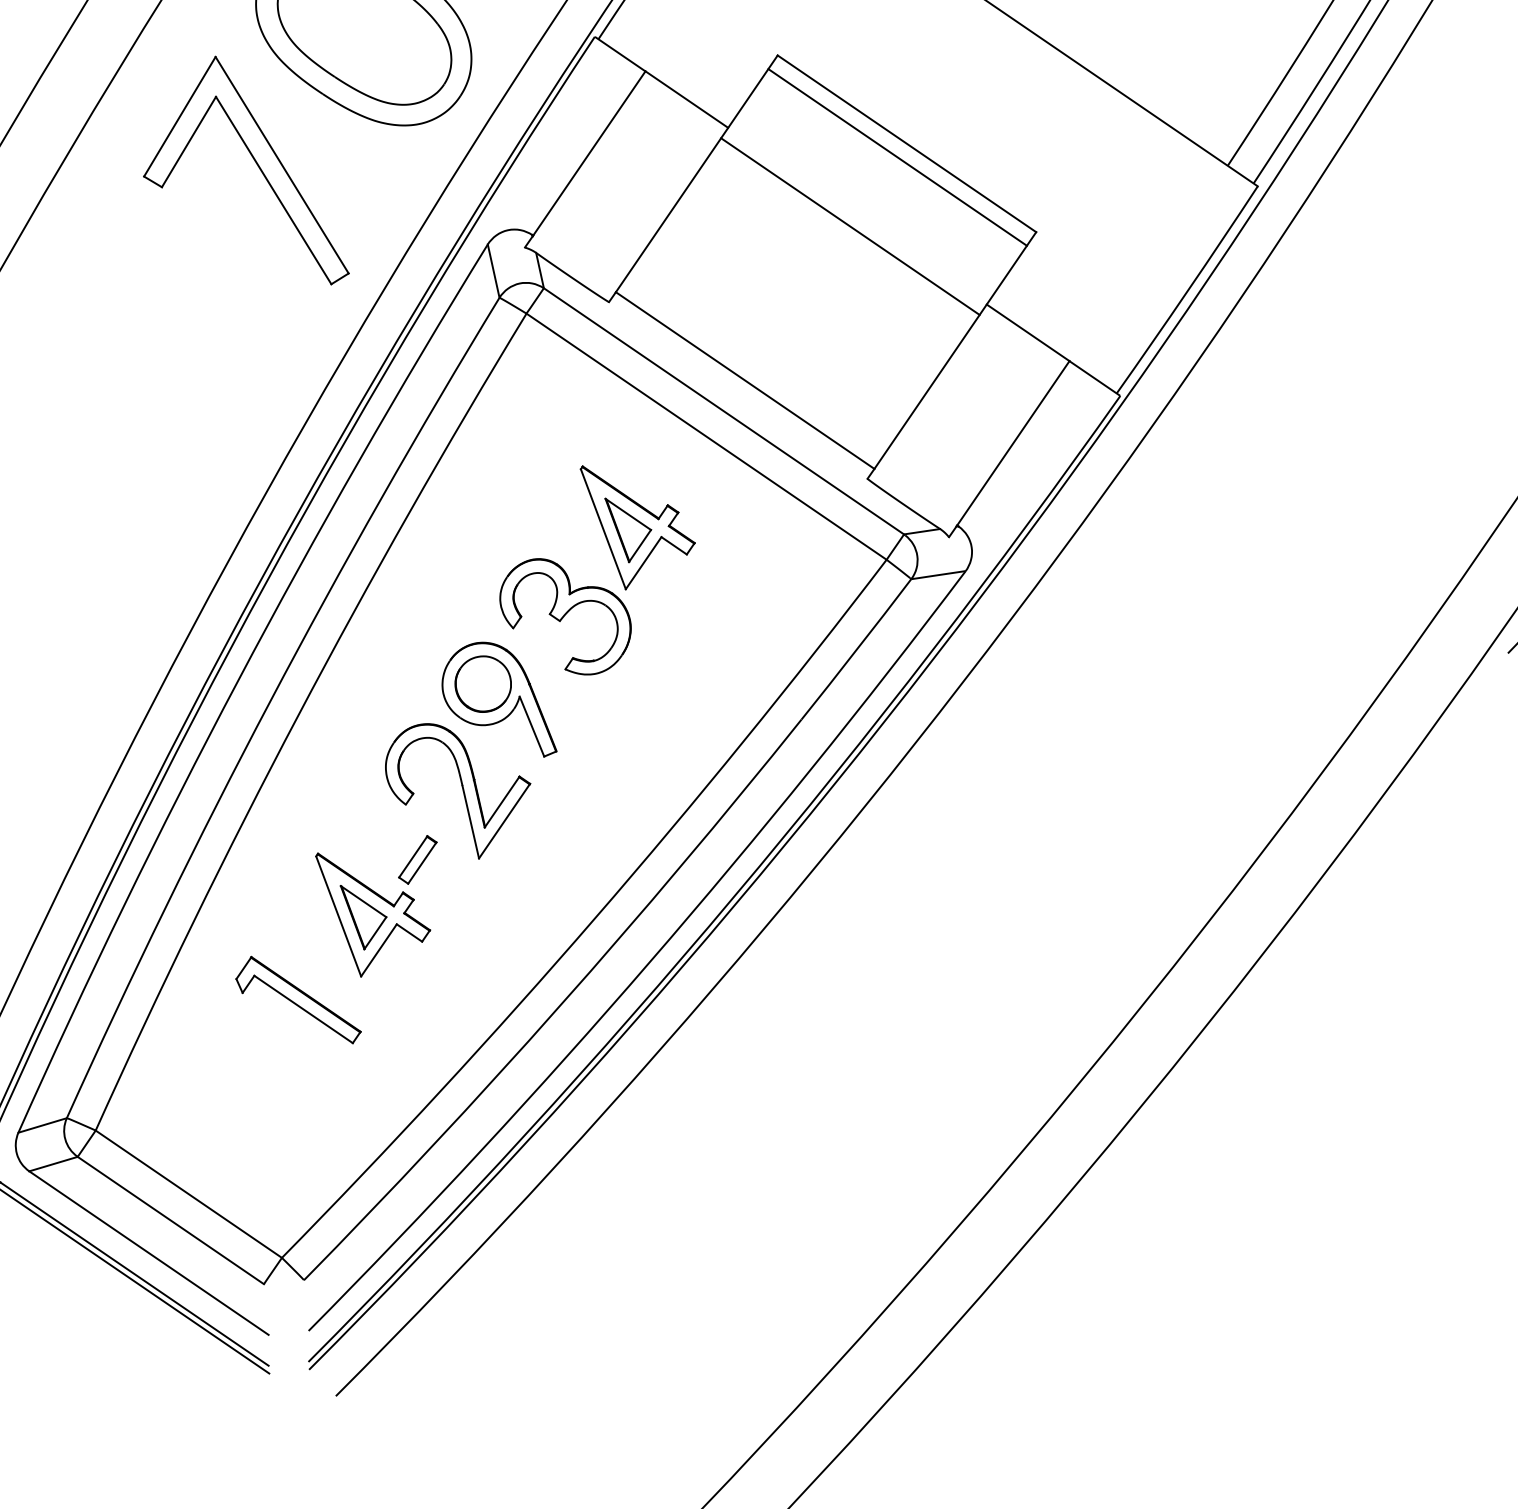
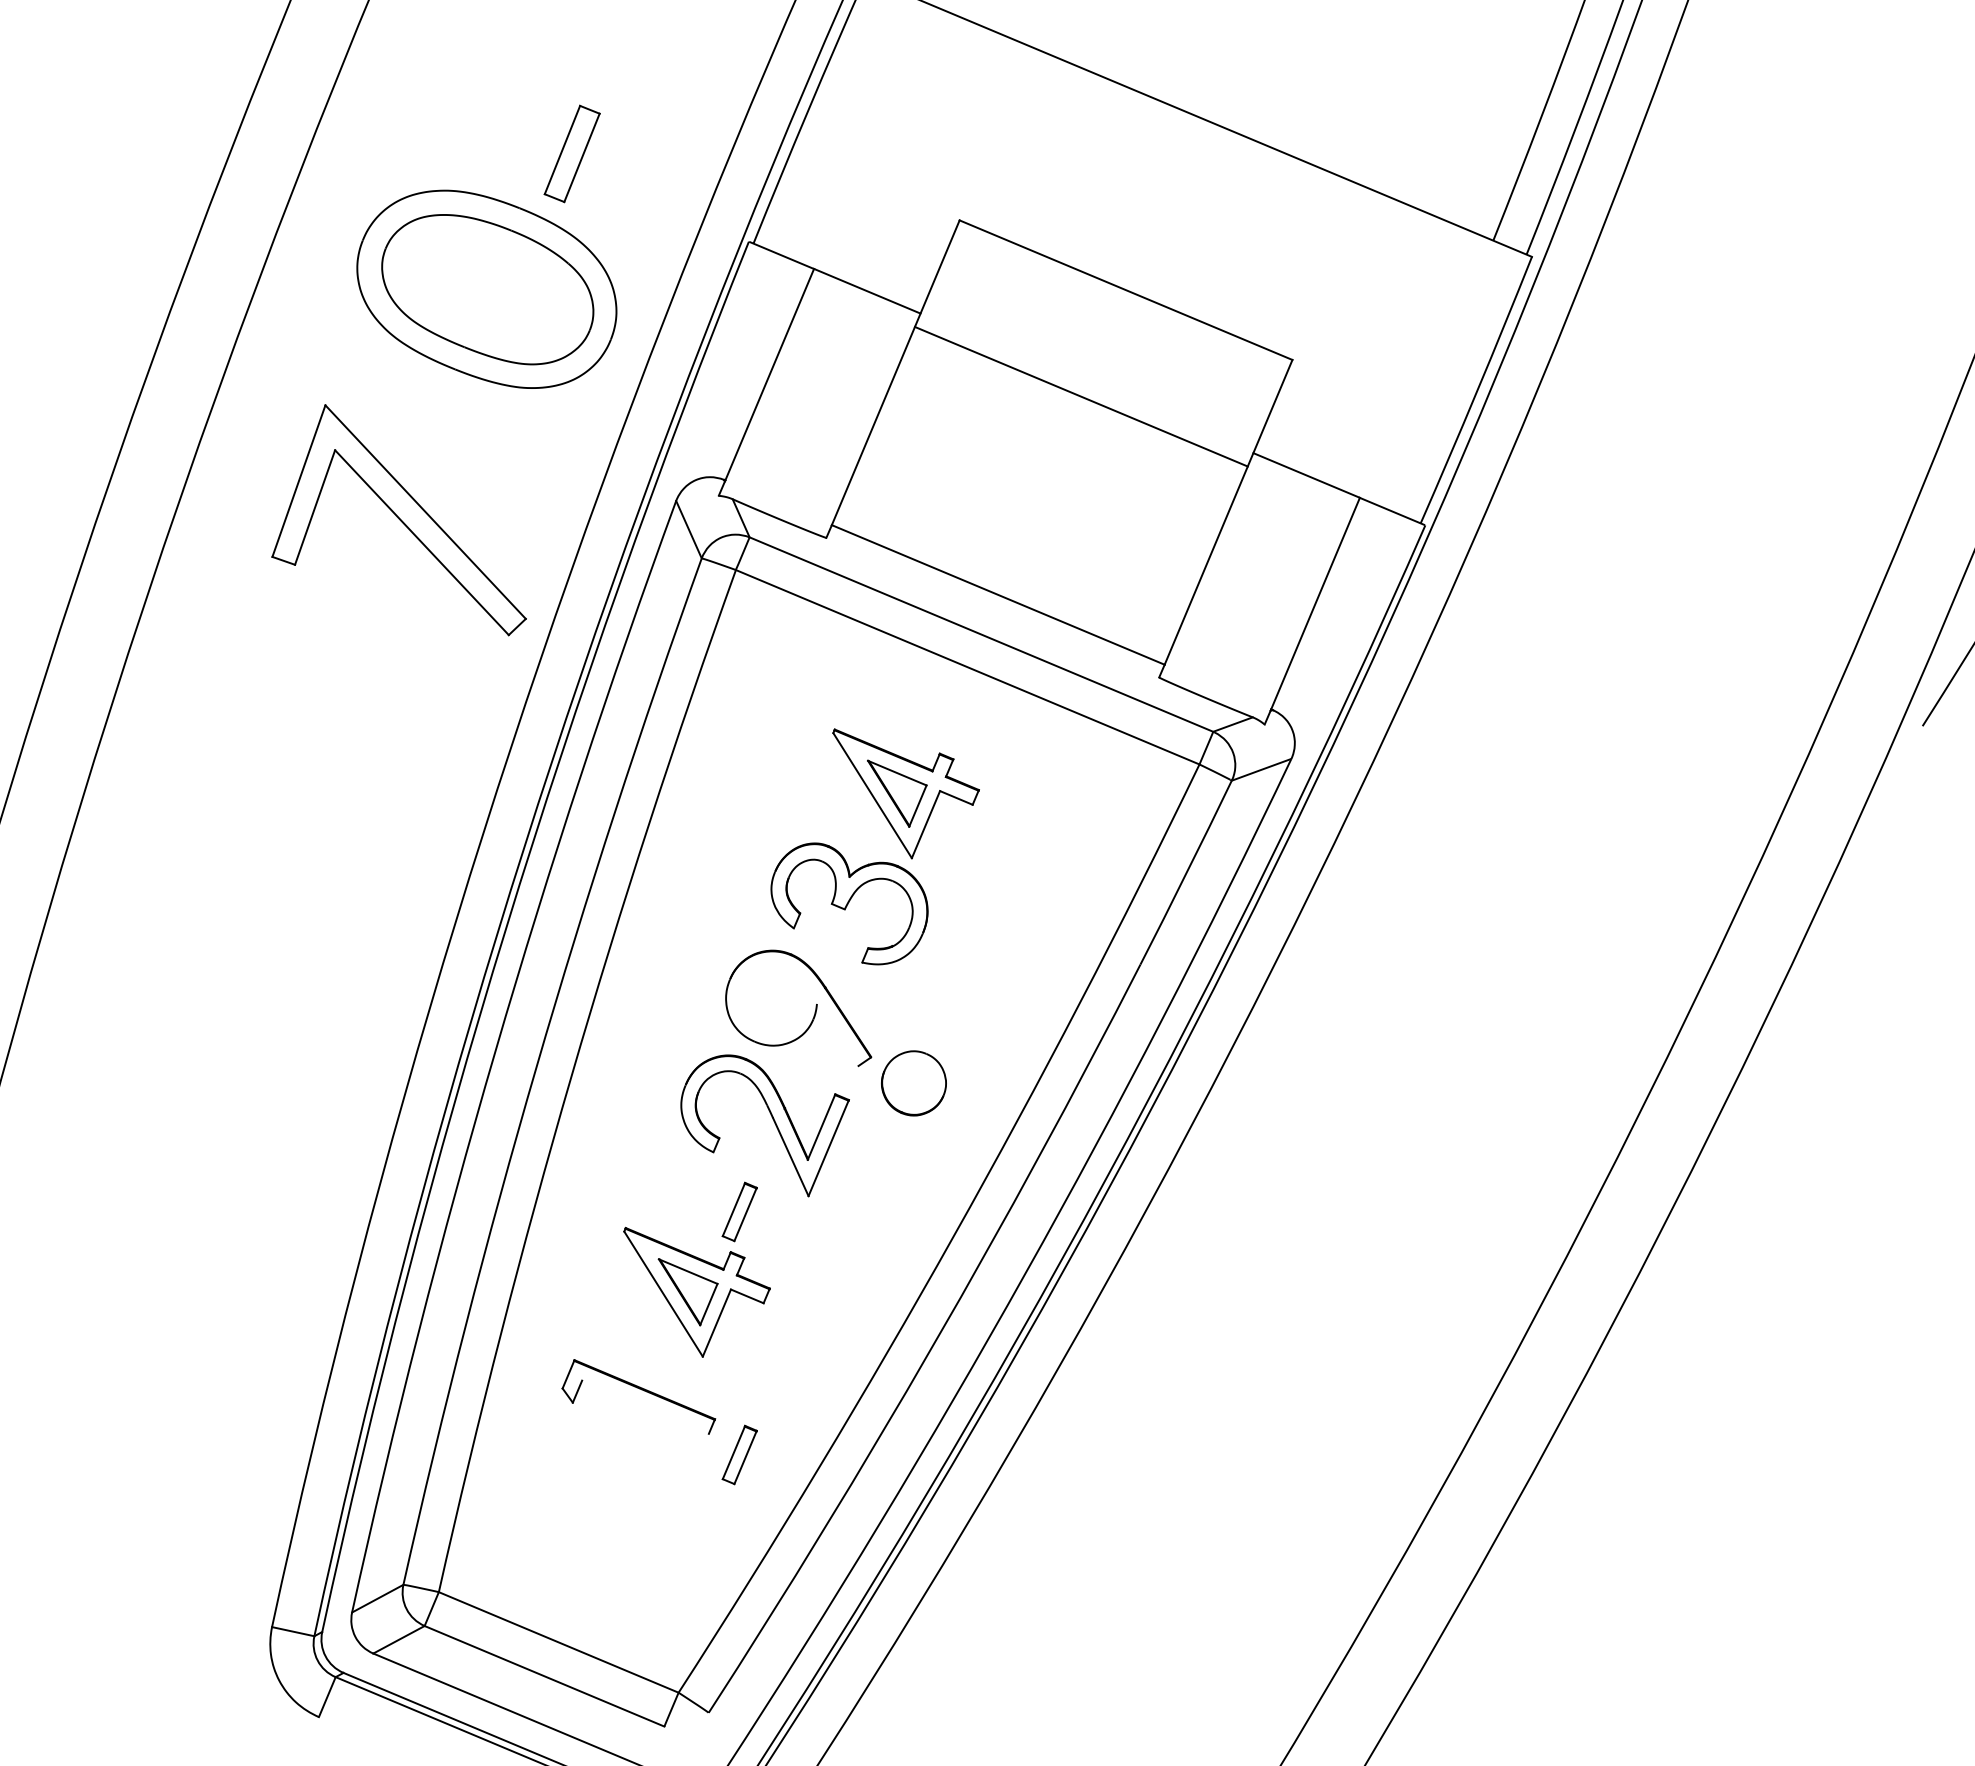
line: (897, 157) -> (1118, 307), removed
part: (257, 167) -> (398, 520), moved
part: (482, 684) -> (913, 1083), moved
line: (531, 726) -> (837, 1034), removed
line: (303, 1008) -> (645, 1406), removed
part: (375, 1066) -> (739, 1454), added

